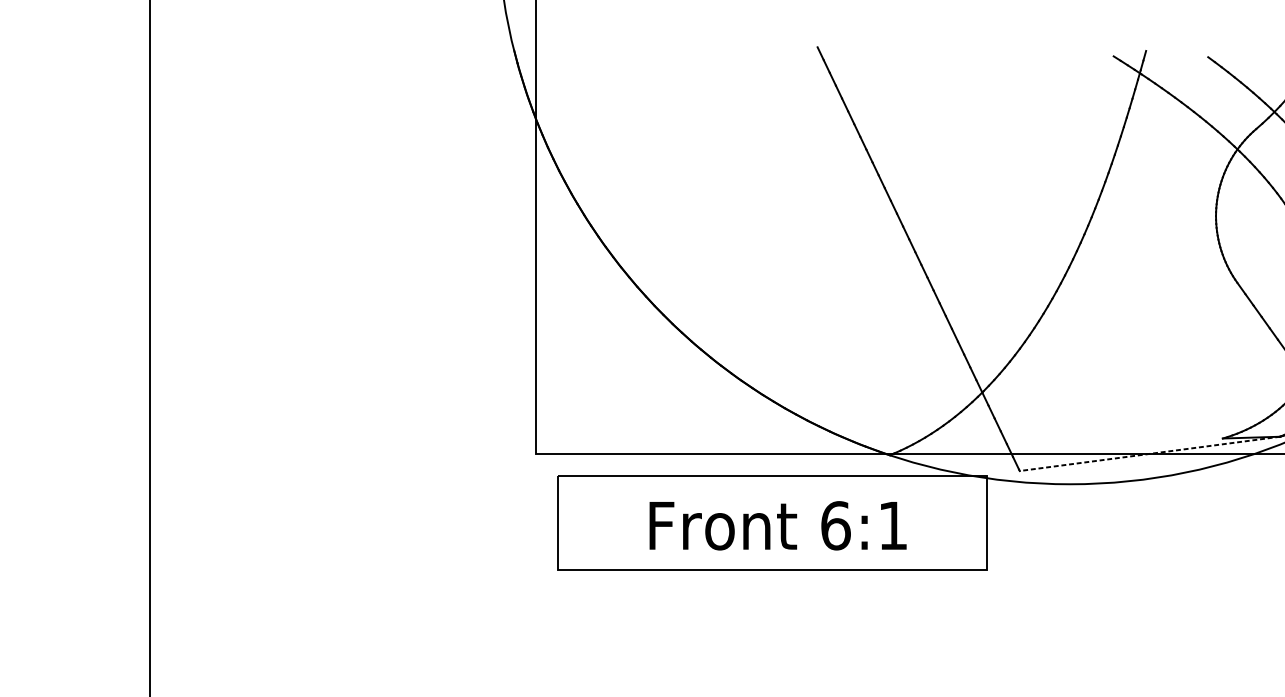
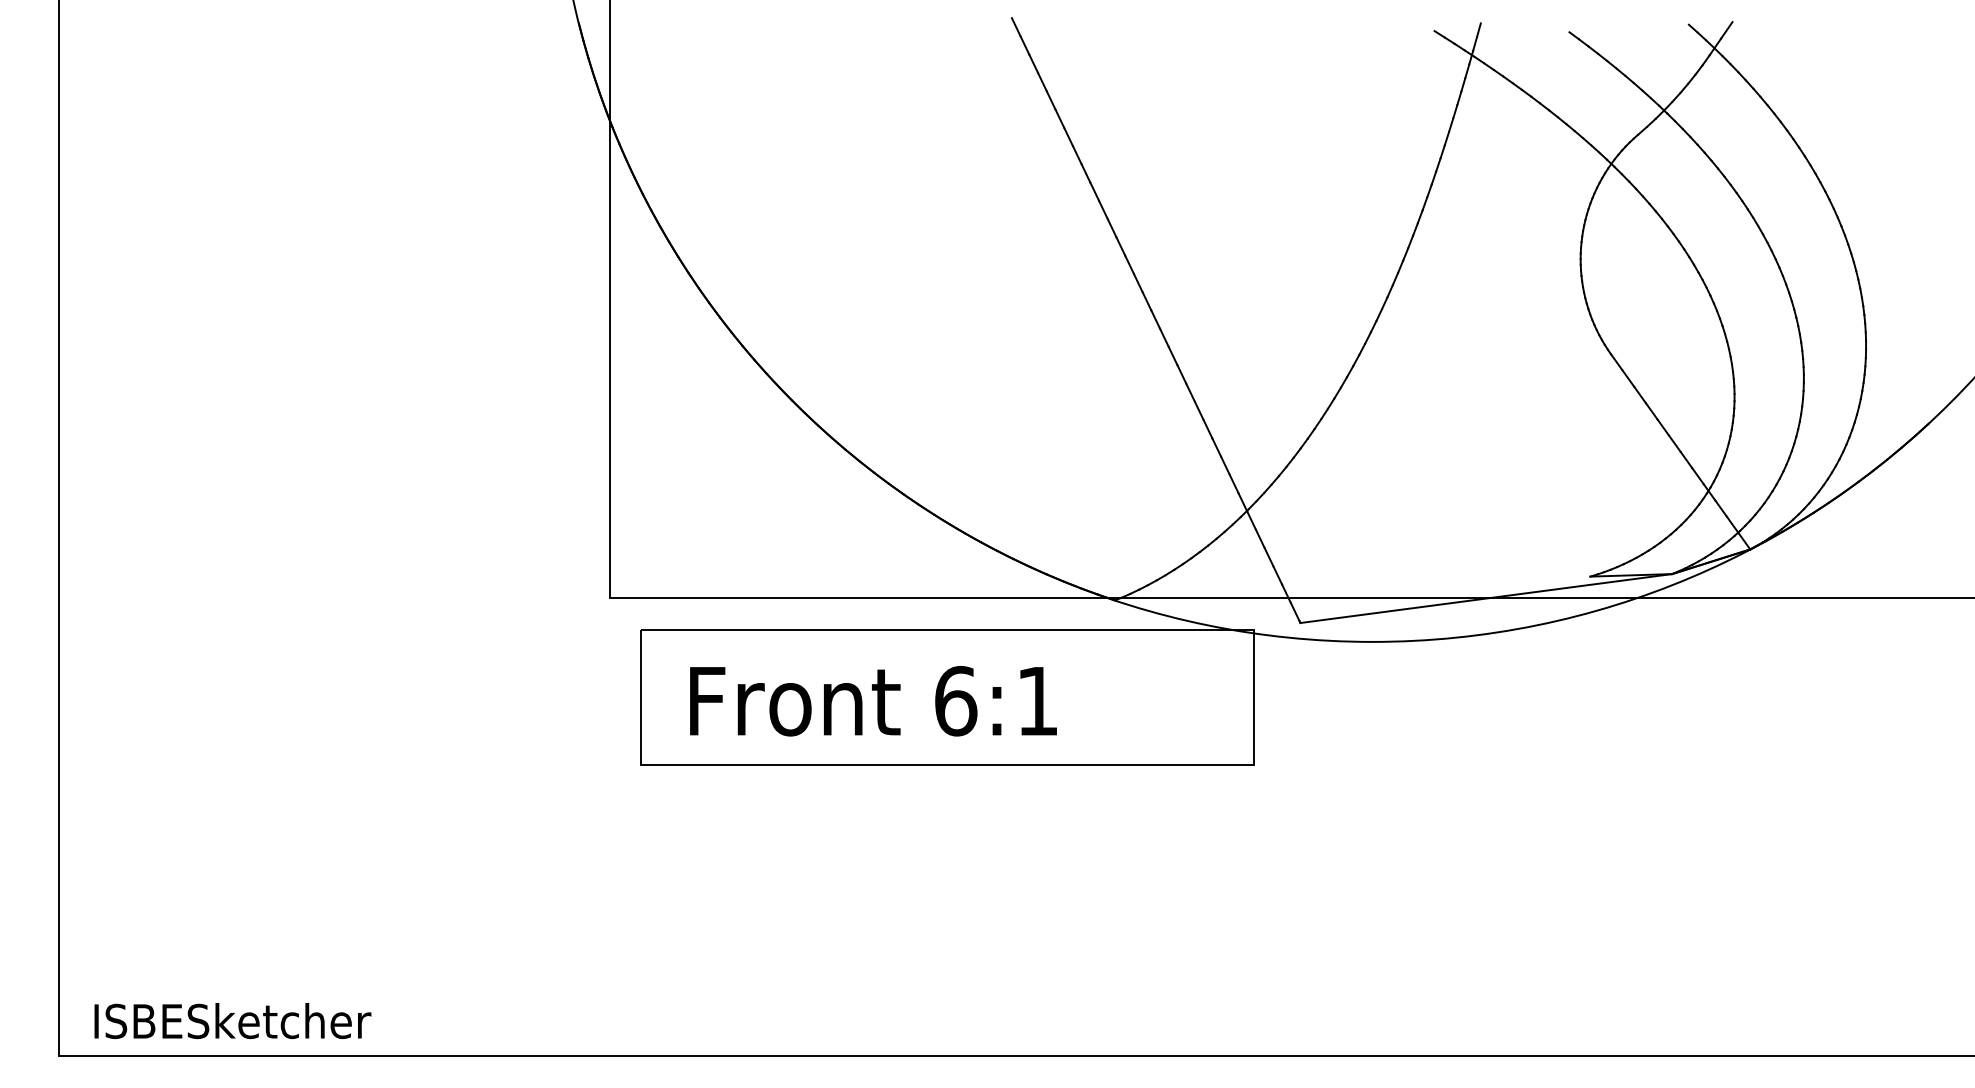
line: (1149, 453) -> (1485, 598), dashed -> solid
text: (778, 525) -> (873, 701), moved

